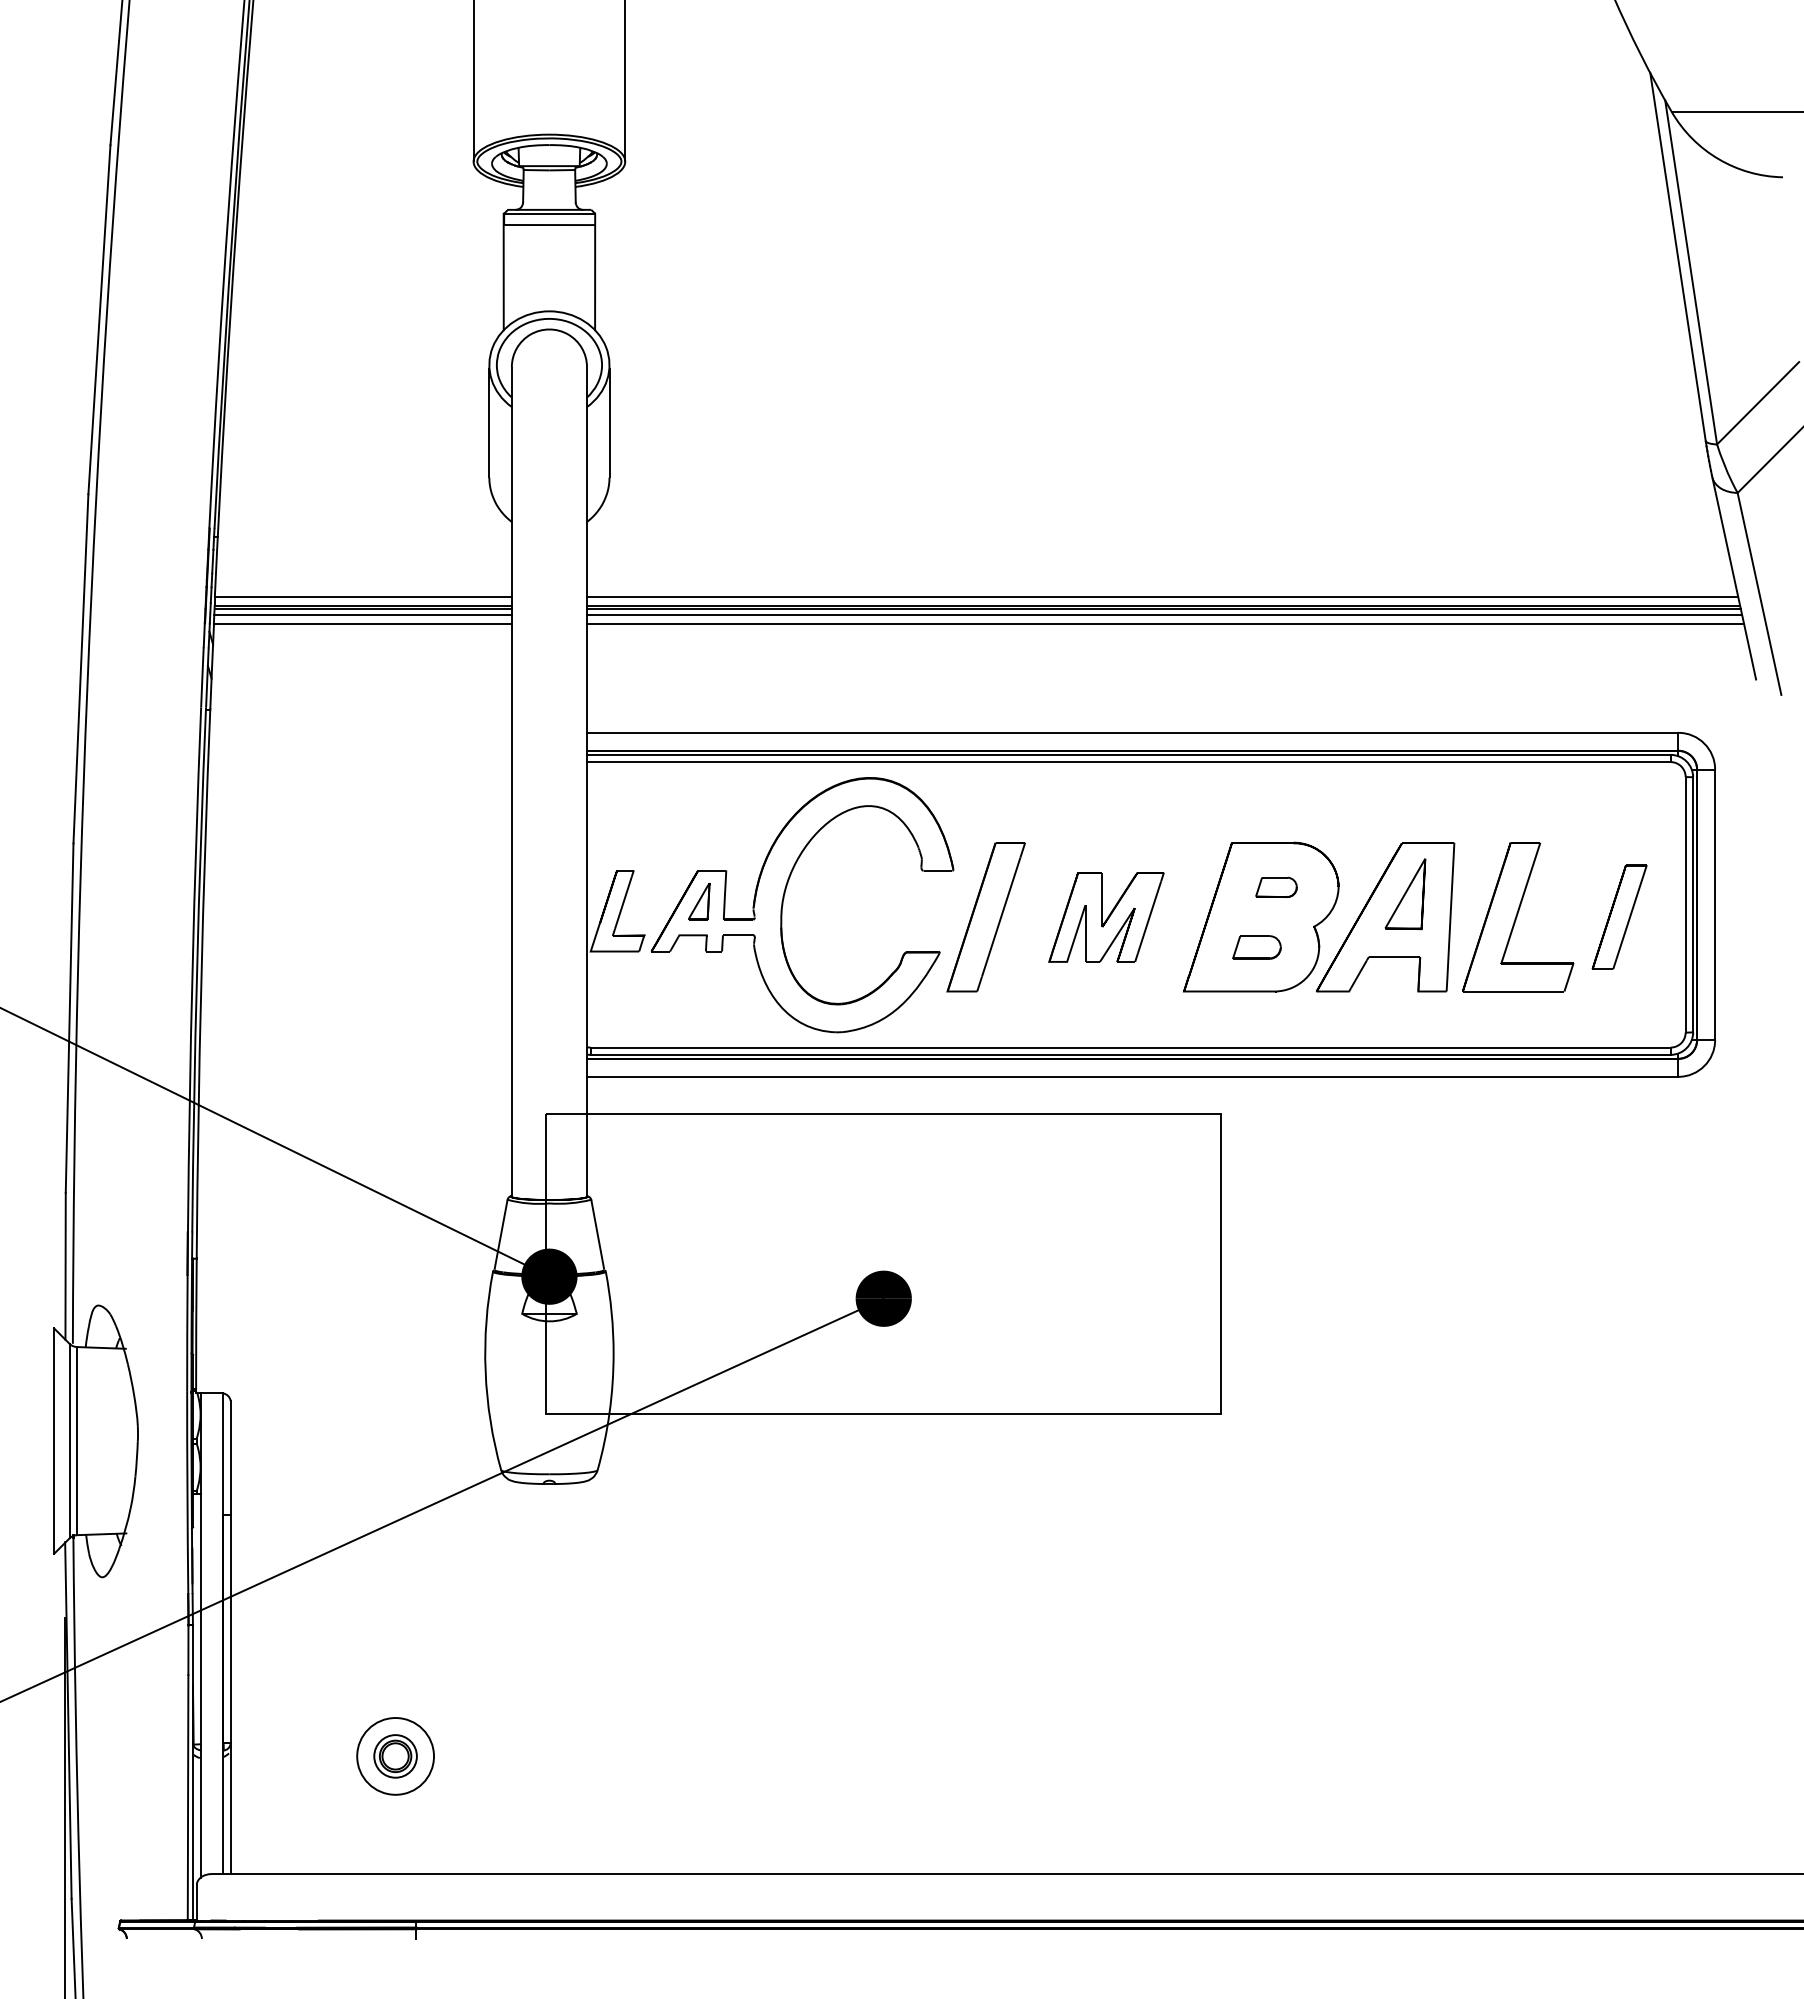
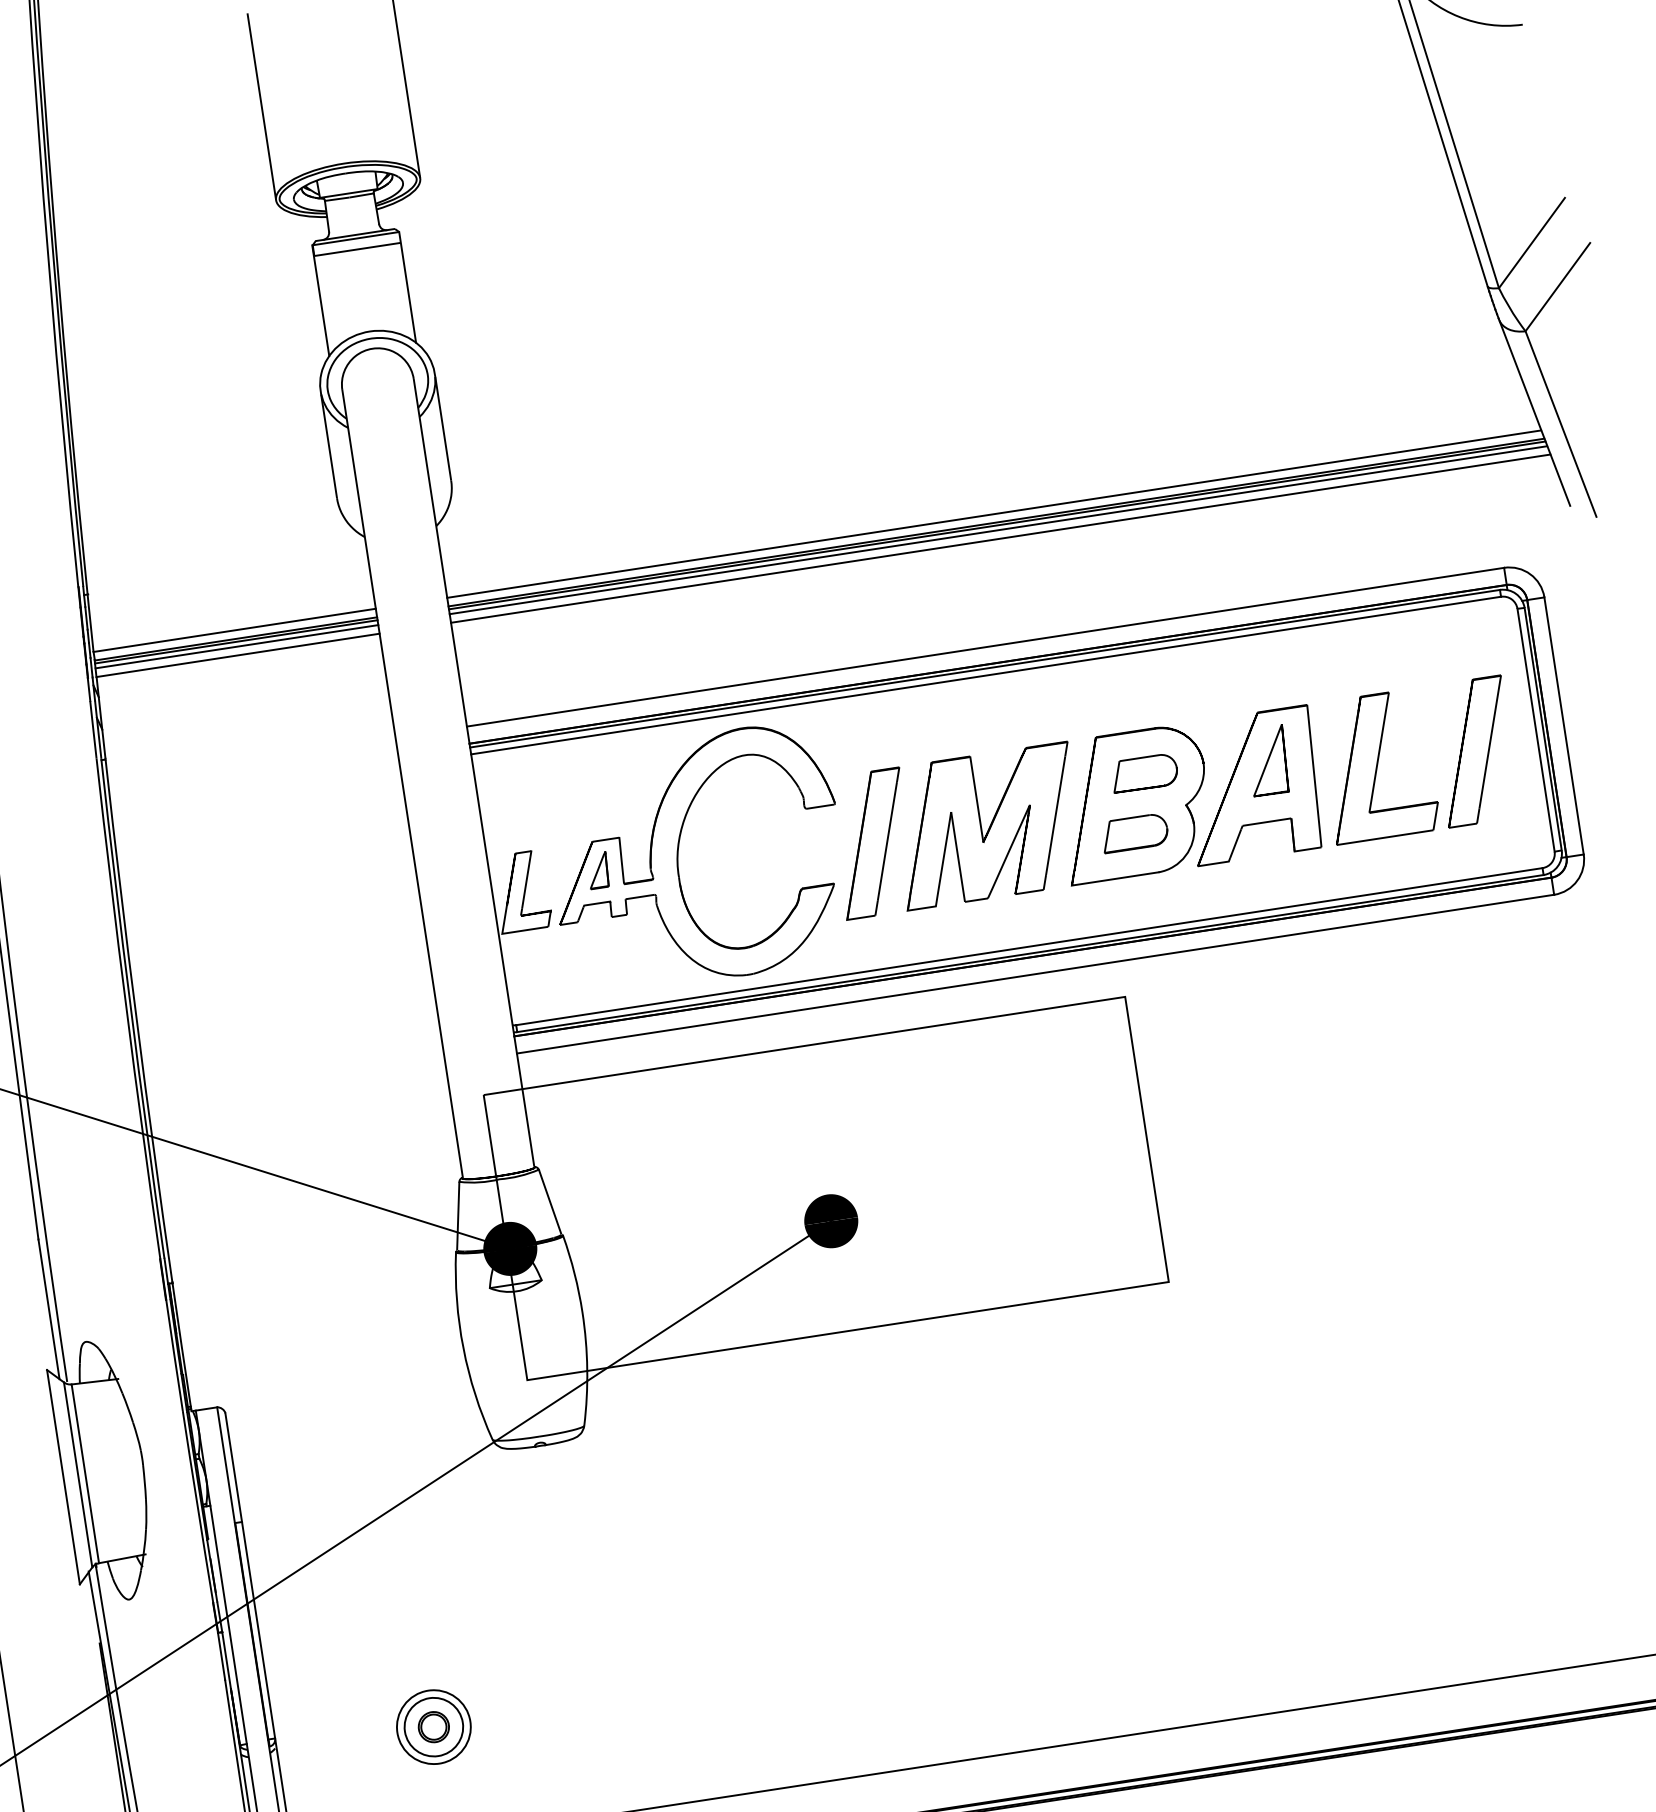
part: (1276, 887) -> (1144, 773), size x1.67
part: (1106, 917) -> (987, 826), size x1.67
part: (1619, 917) -> (1475, 751), size x1.43
part: (1256, 947) -> (1134, 833), size x1.43
circle: (395, 1755) -> (433, 1726), size x1.43

